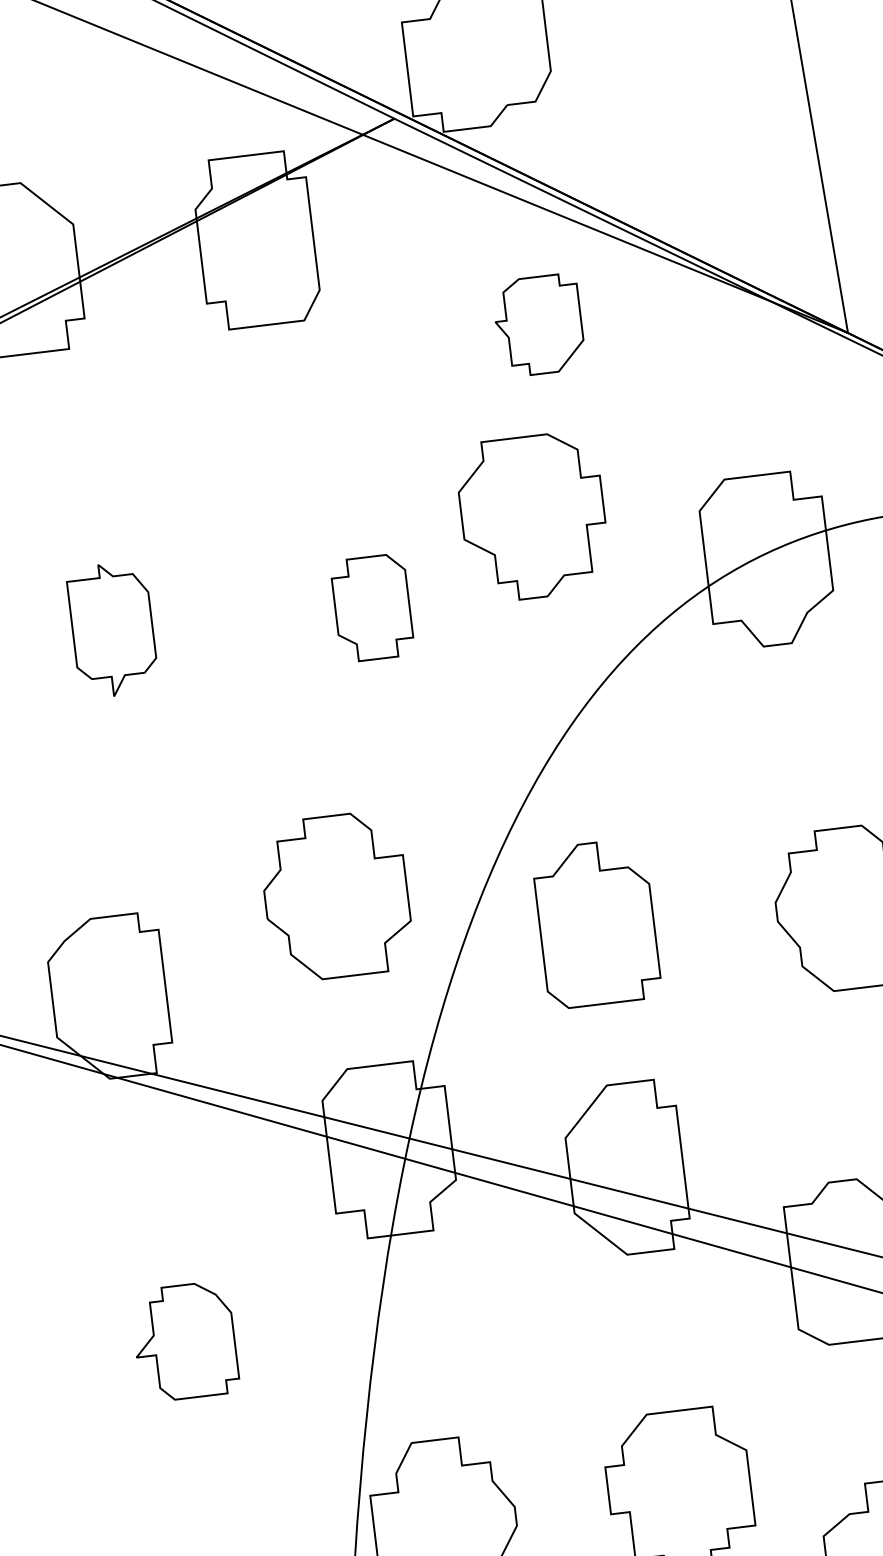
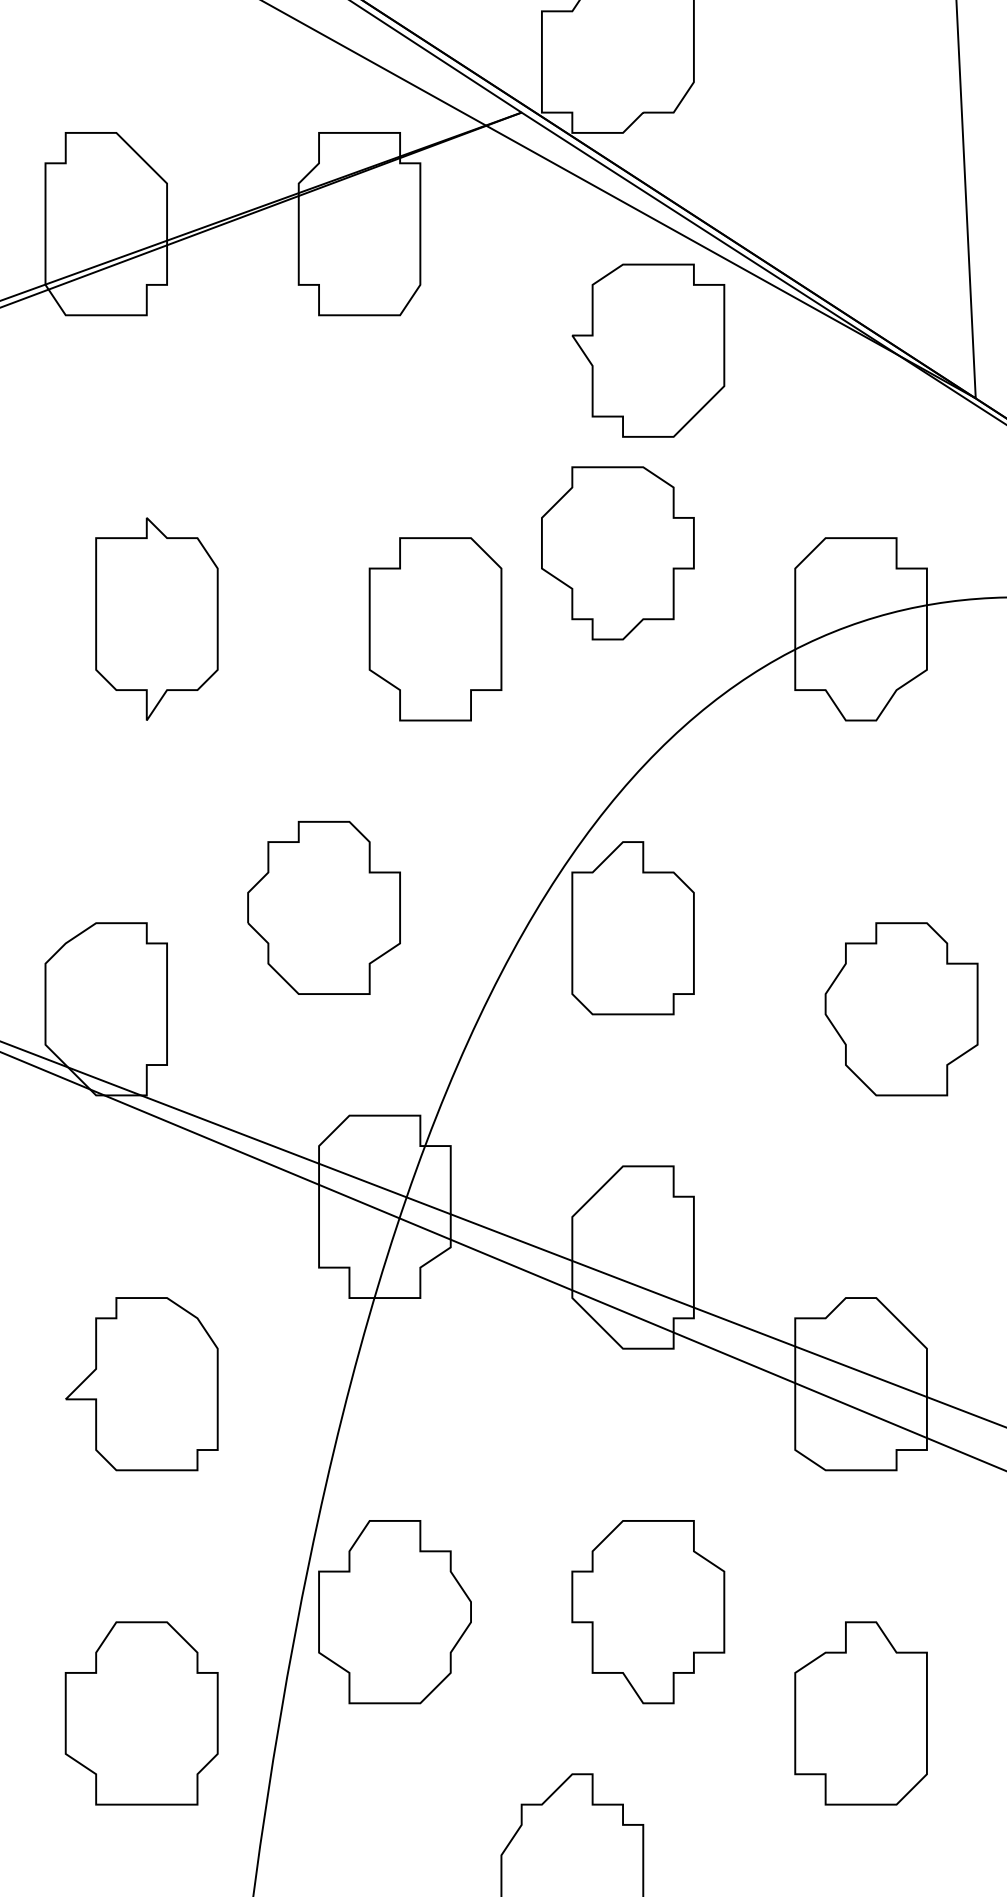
part: (538, 325) -> (648, 350), size x1.67
part: (372, 608) -> (435, 629), size x1.67
part: (112, 629) -> (156, 618), size x1.43
part: (335, 896) -> (323, 907), moved
part: (596, 923) -> (632, 928), moved
part: (184, 1342) -> (141, 1384), size x1.43

